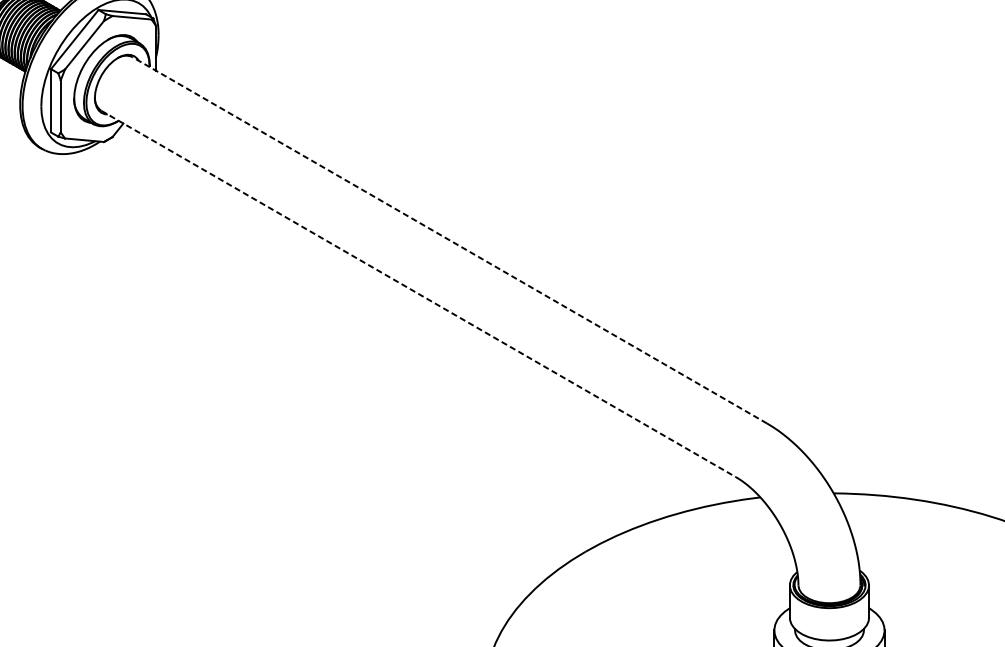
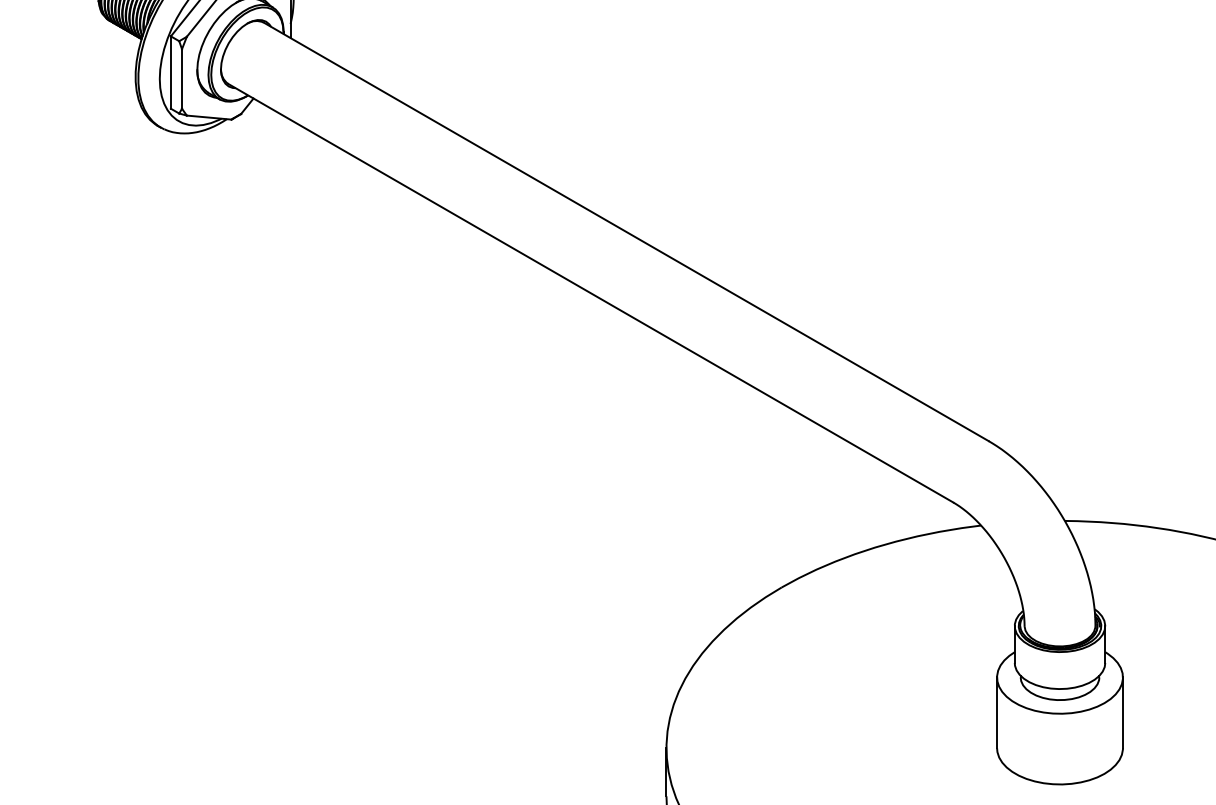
line: (449, 239) -> (626, 231), dashed -> solid
line: (418, 294) -> (590, 293), dashed -> solid

